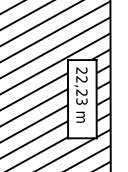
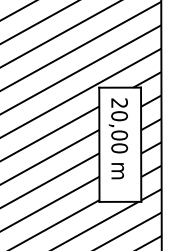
text: (81, 90) -> (119, 132), 22,23 -> 20,00

